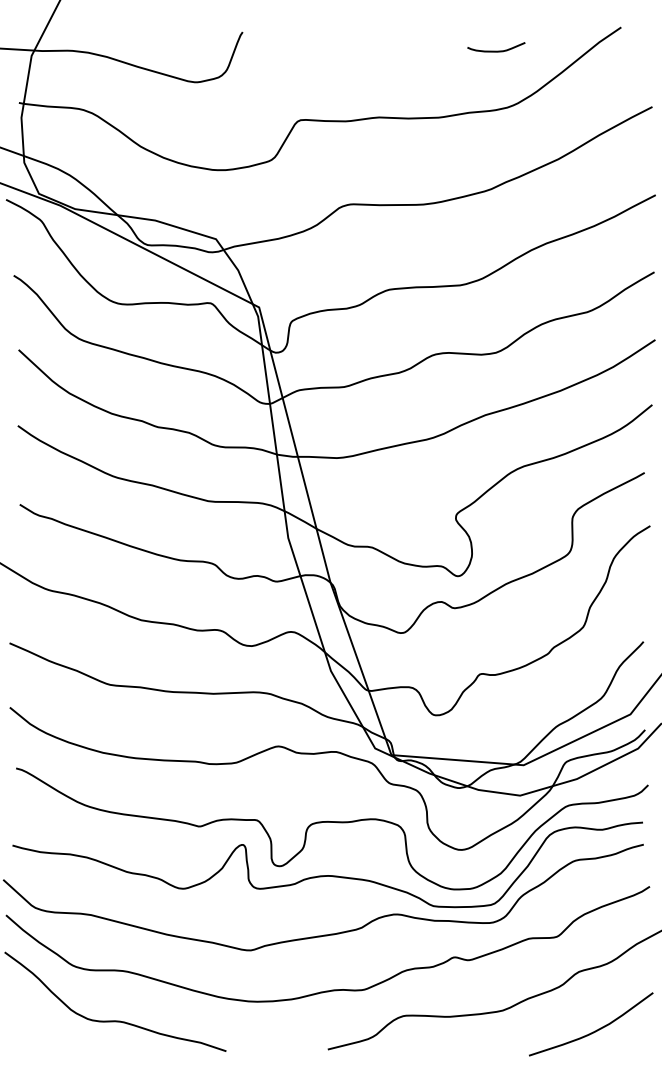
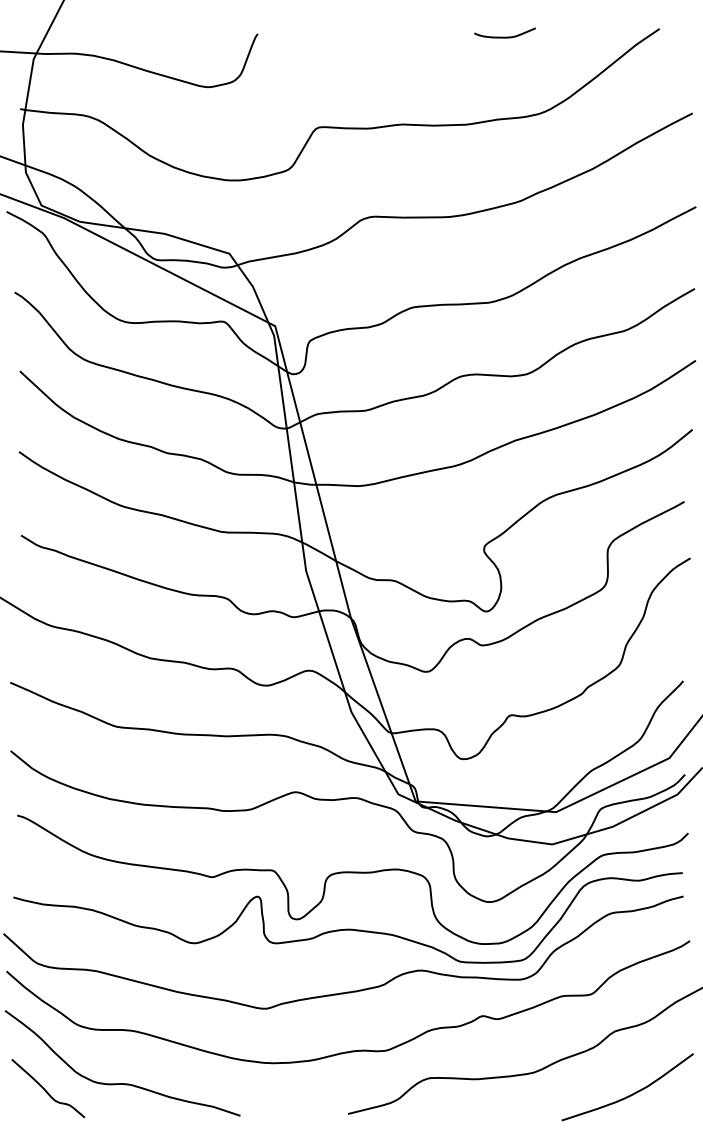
curve: (495, 50) -> (504, 36), moved
curve: (42, 1026) -> (45, 1089), added

